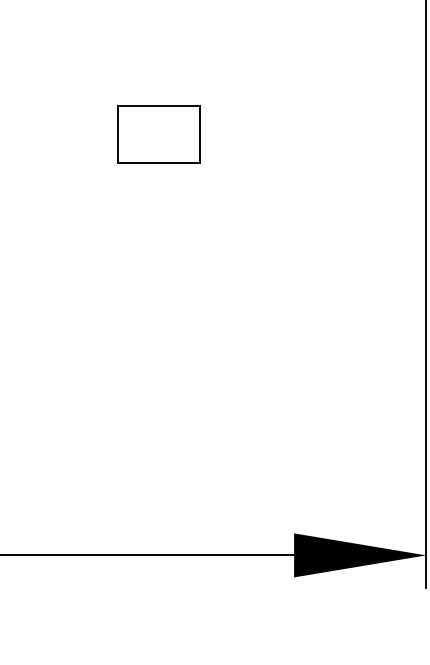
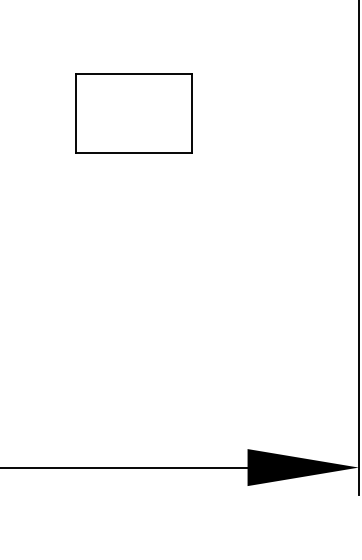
part: (158, 134) -> (133, 113), size x1.67

